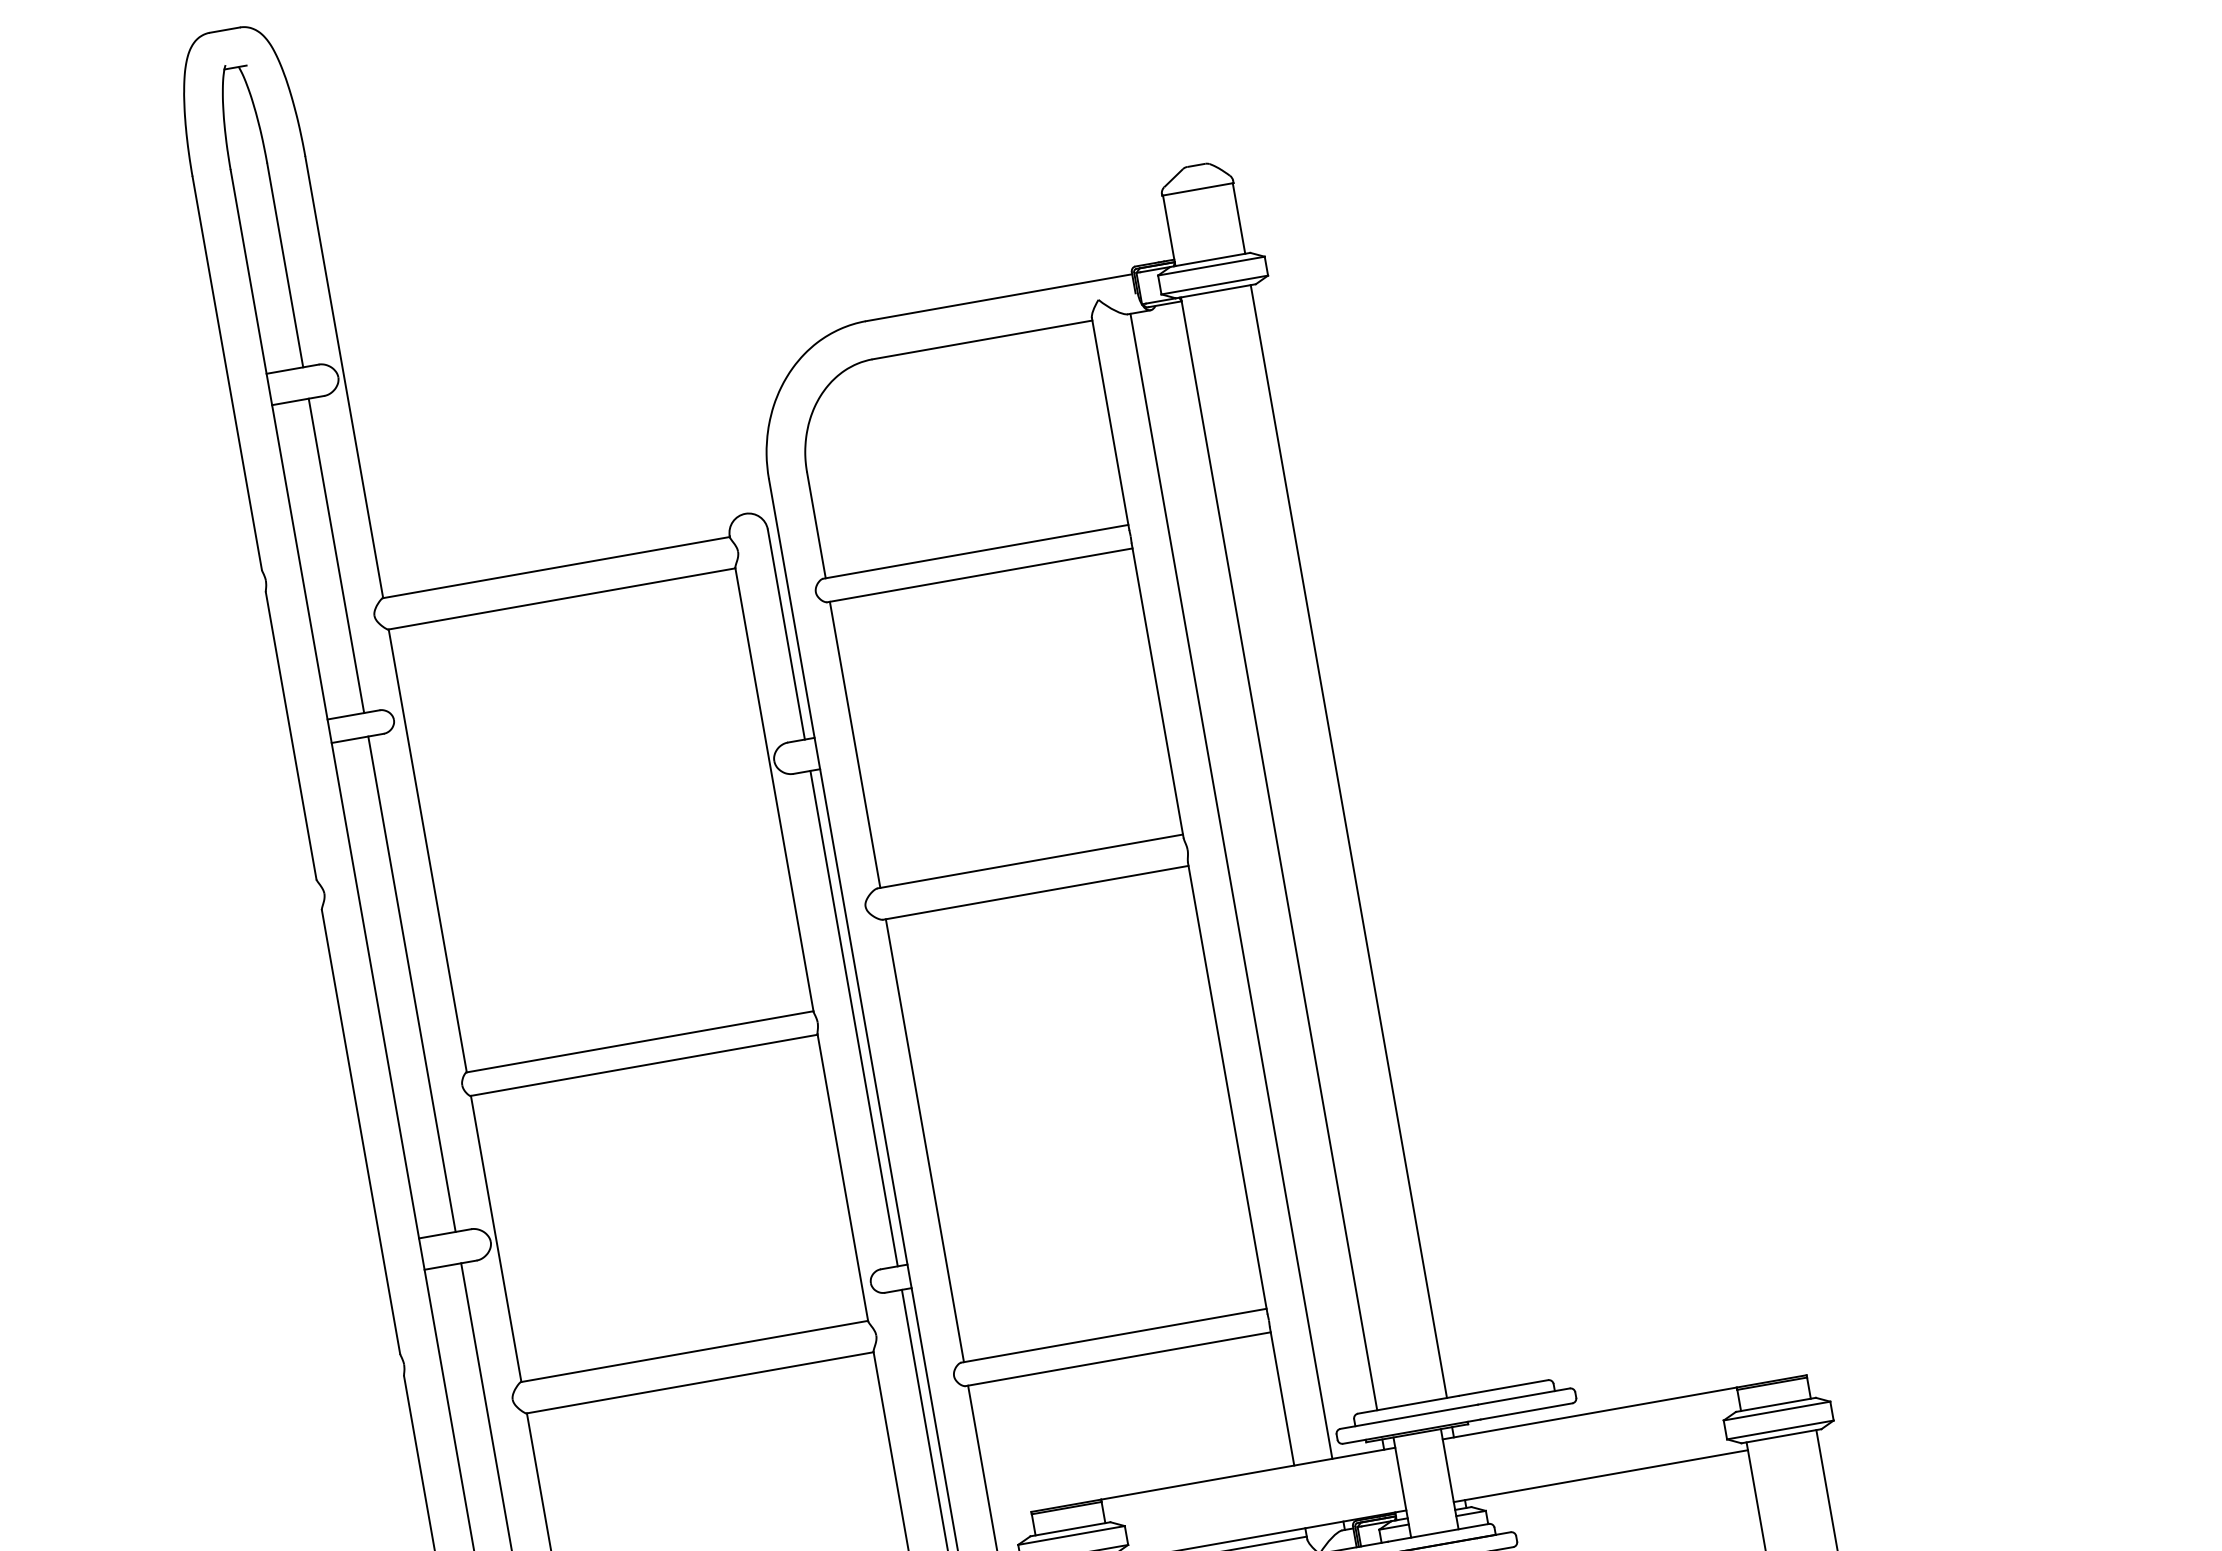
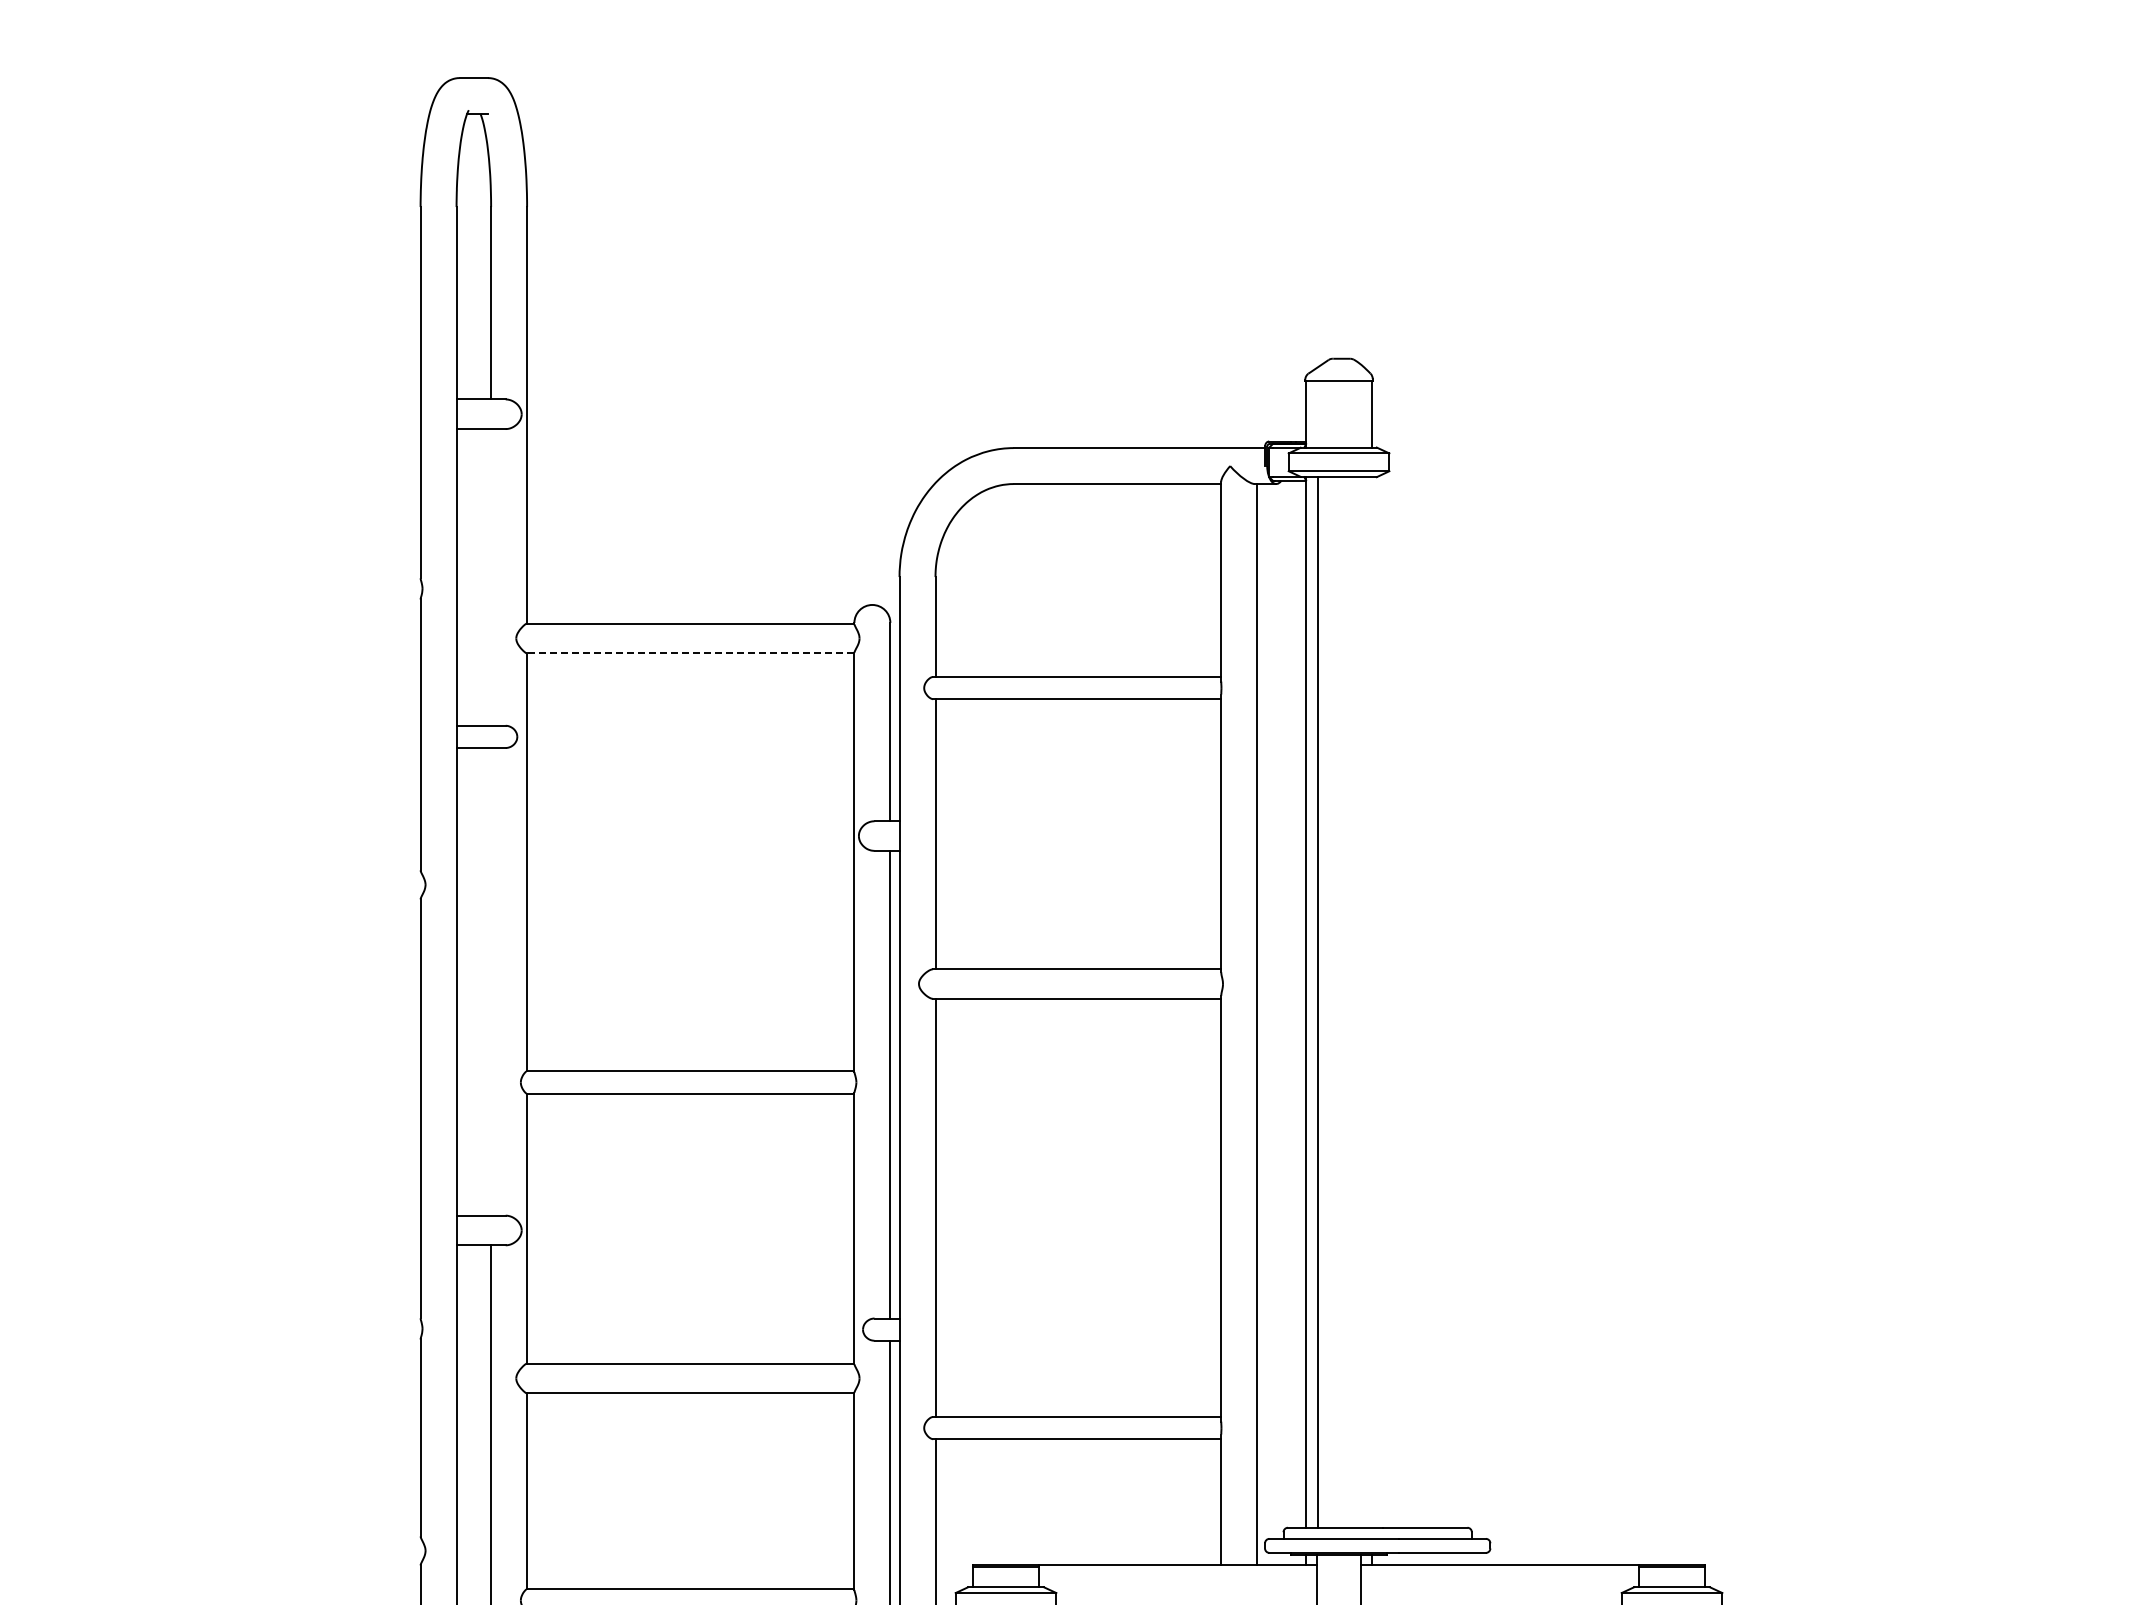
line: (336, 555) -> (491, 577), removed
line: (561, 599) -> (690, 653), solid -> dashed
line: (1348, 841) -> (1317, 1002), moved
line: (412, 983) -> (491, 981), removed

